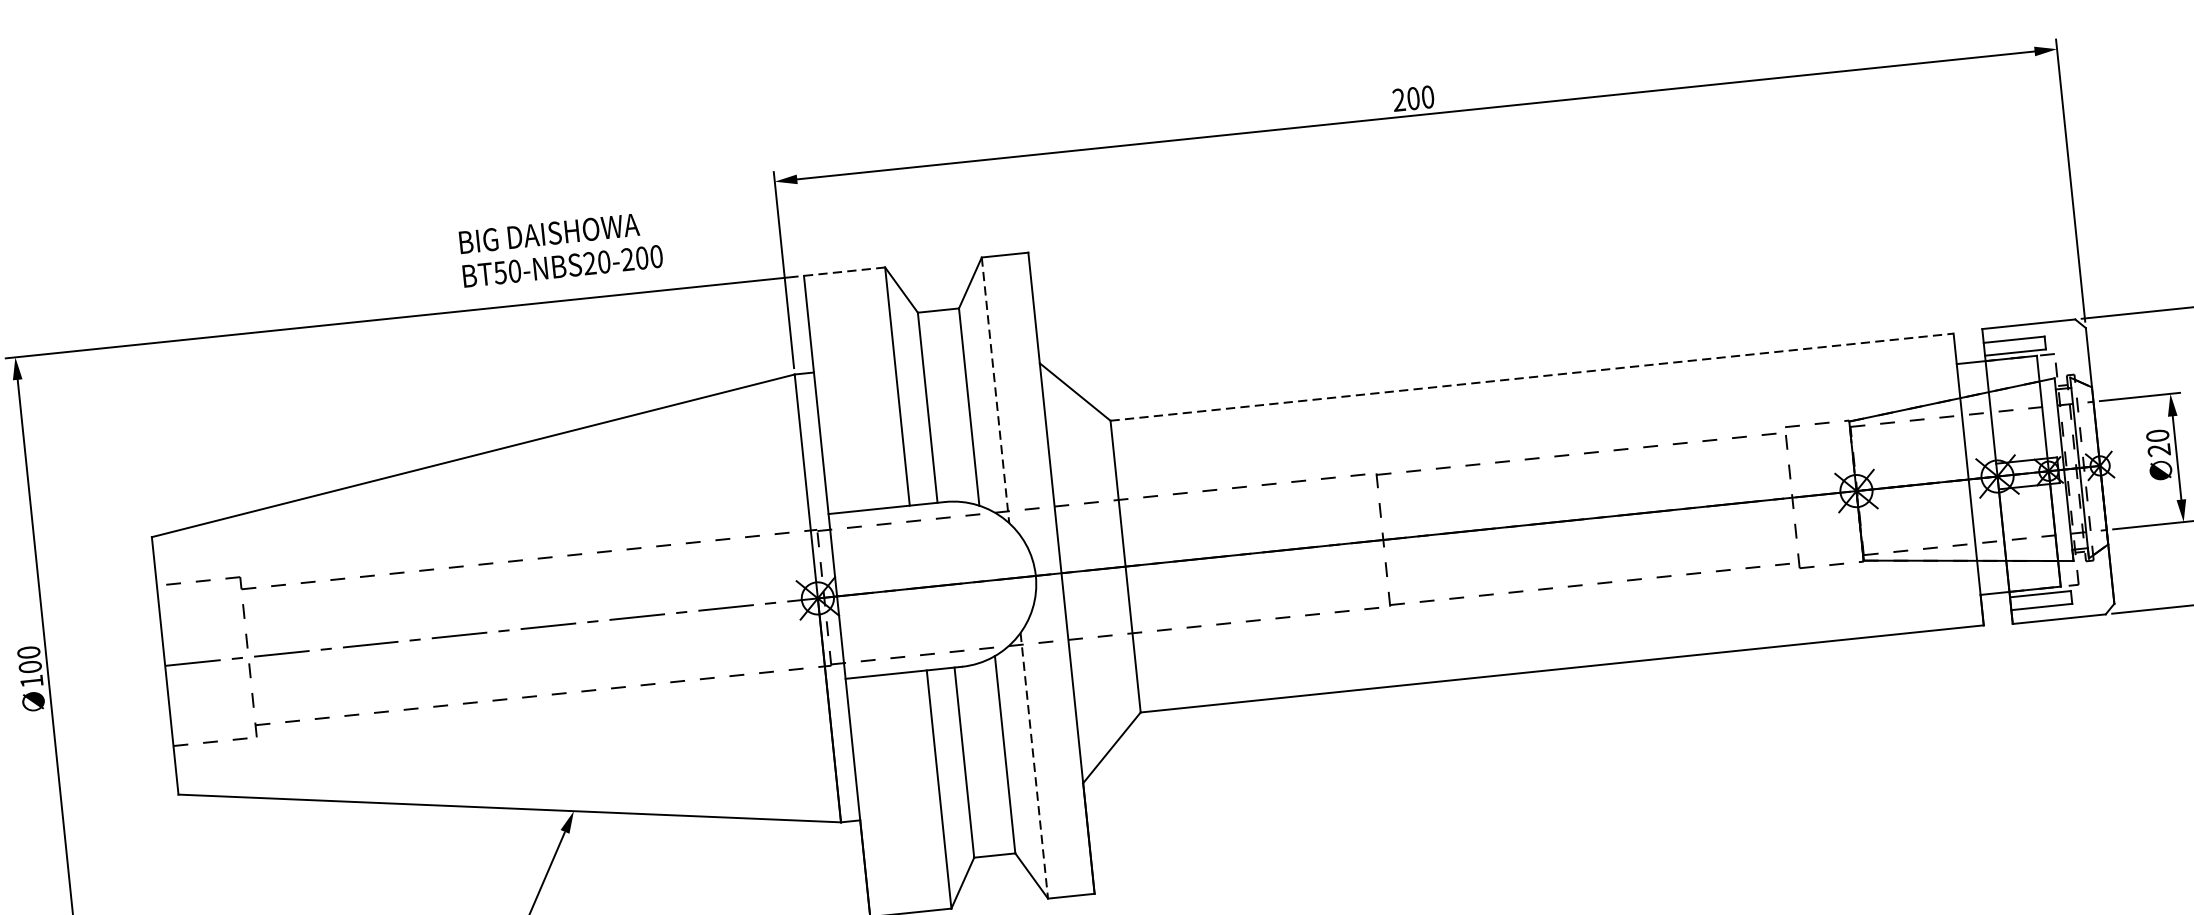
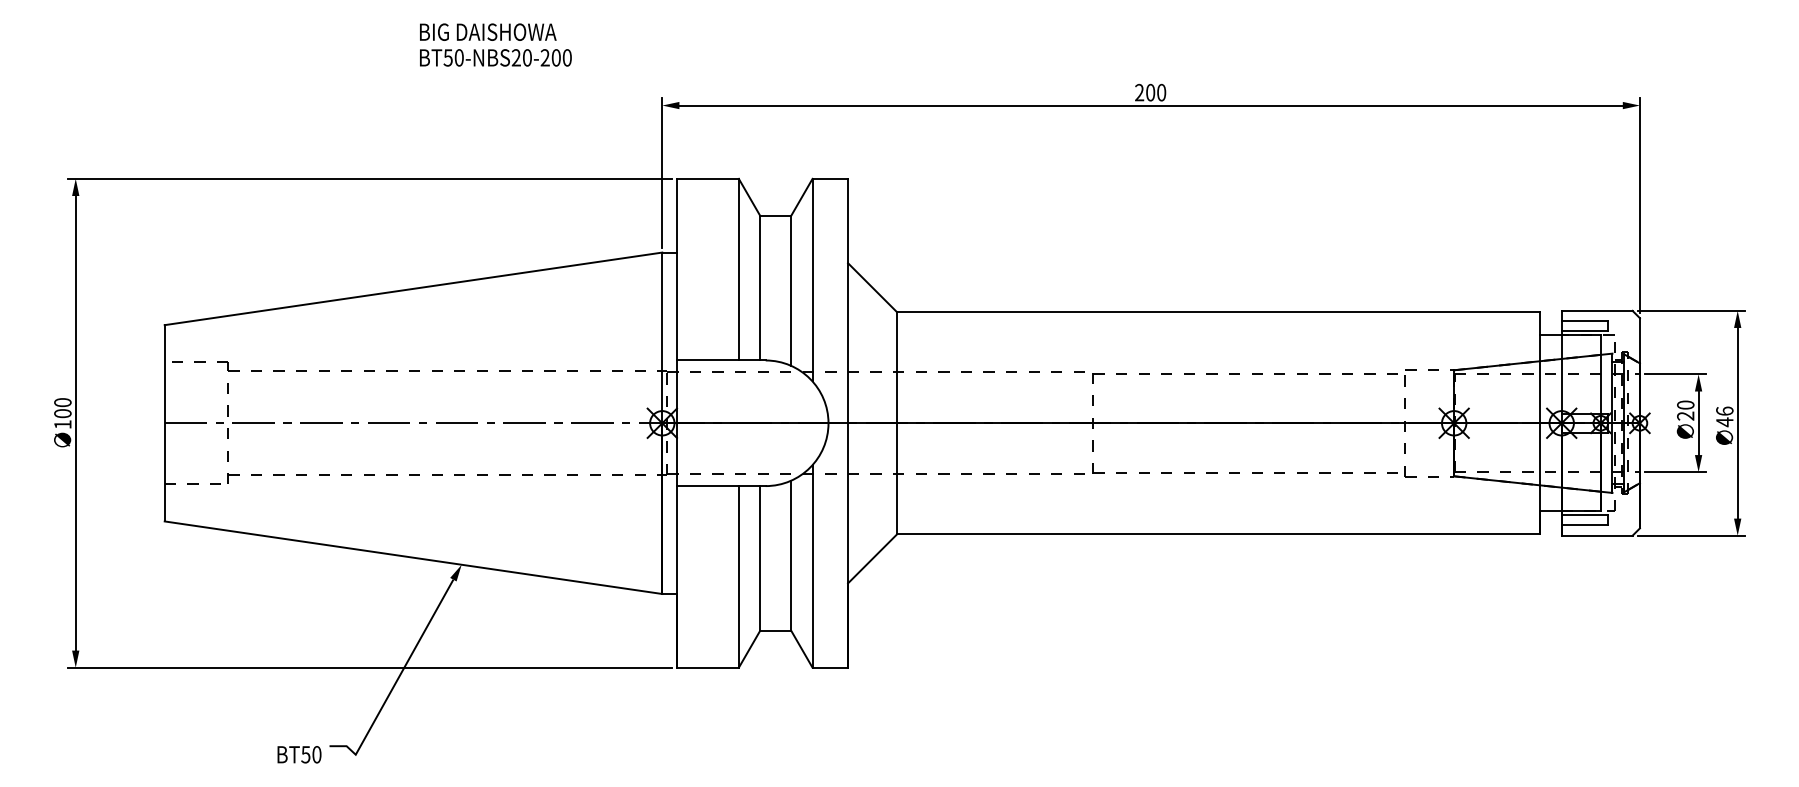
text: (560, 248) -> (495, 44), moved
line: (843, 271) -> (707, 178), dashed -> solid
line: (1532, 377) -> (1218, 312), dashed -> solid
line: (995, 390) -> (812, 280), dashed -> solid
line: (1034, 765) -> (812, 566), dashed -> solid

